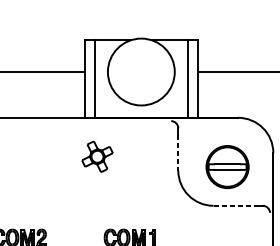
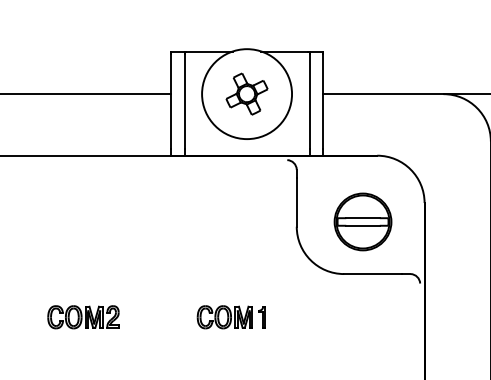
line: (178, 153) -> (296, 203), dashed -> solid
part: (97, 156) -> (246, 93), moved
line: (234, 206) -> (372, 274), dashed -> solid

